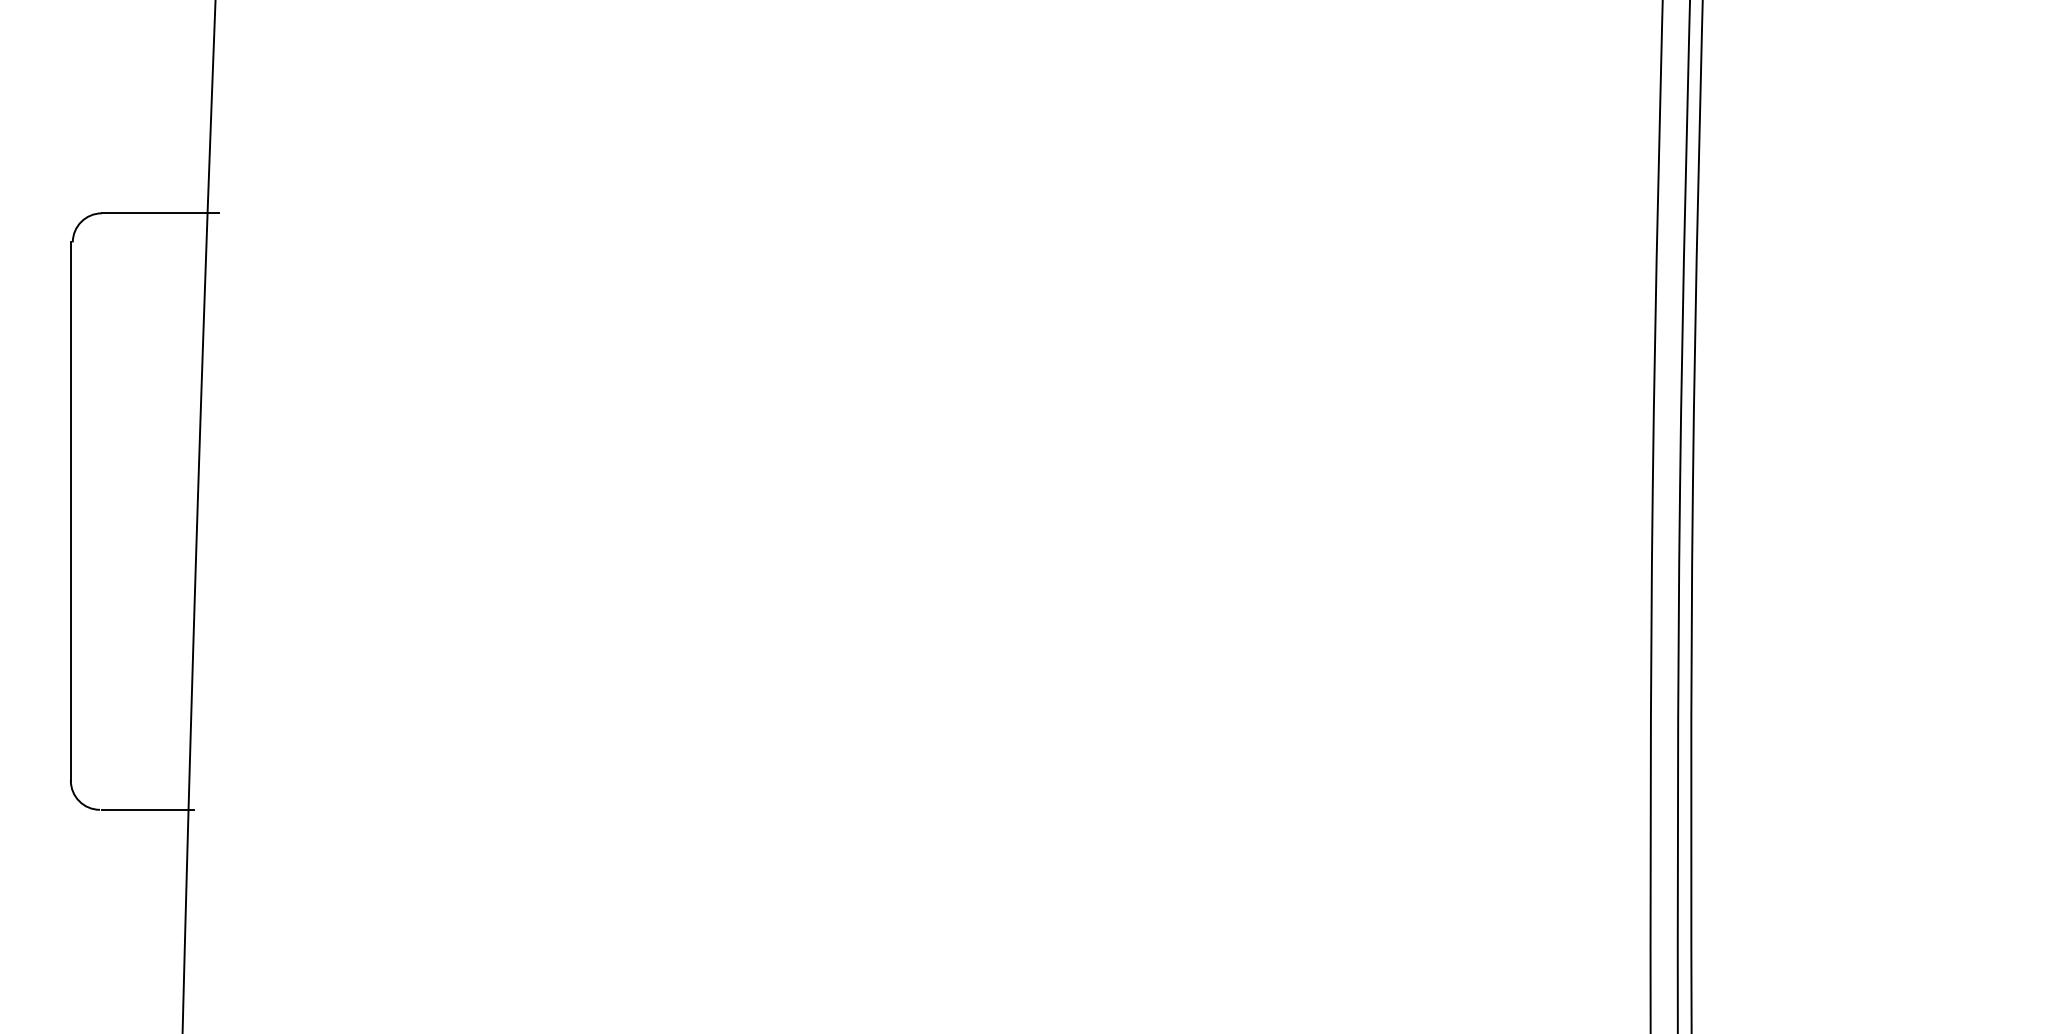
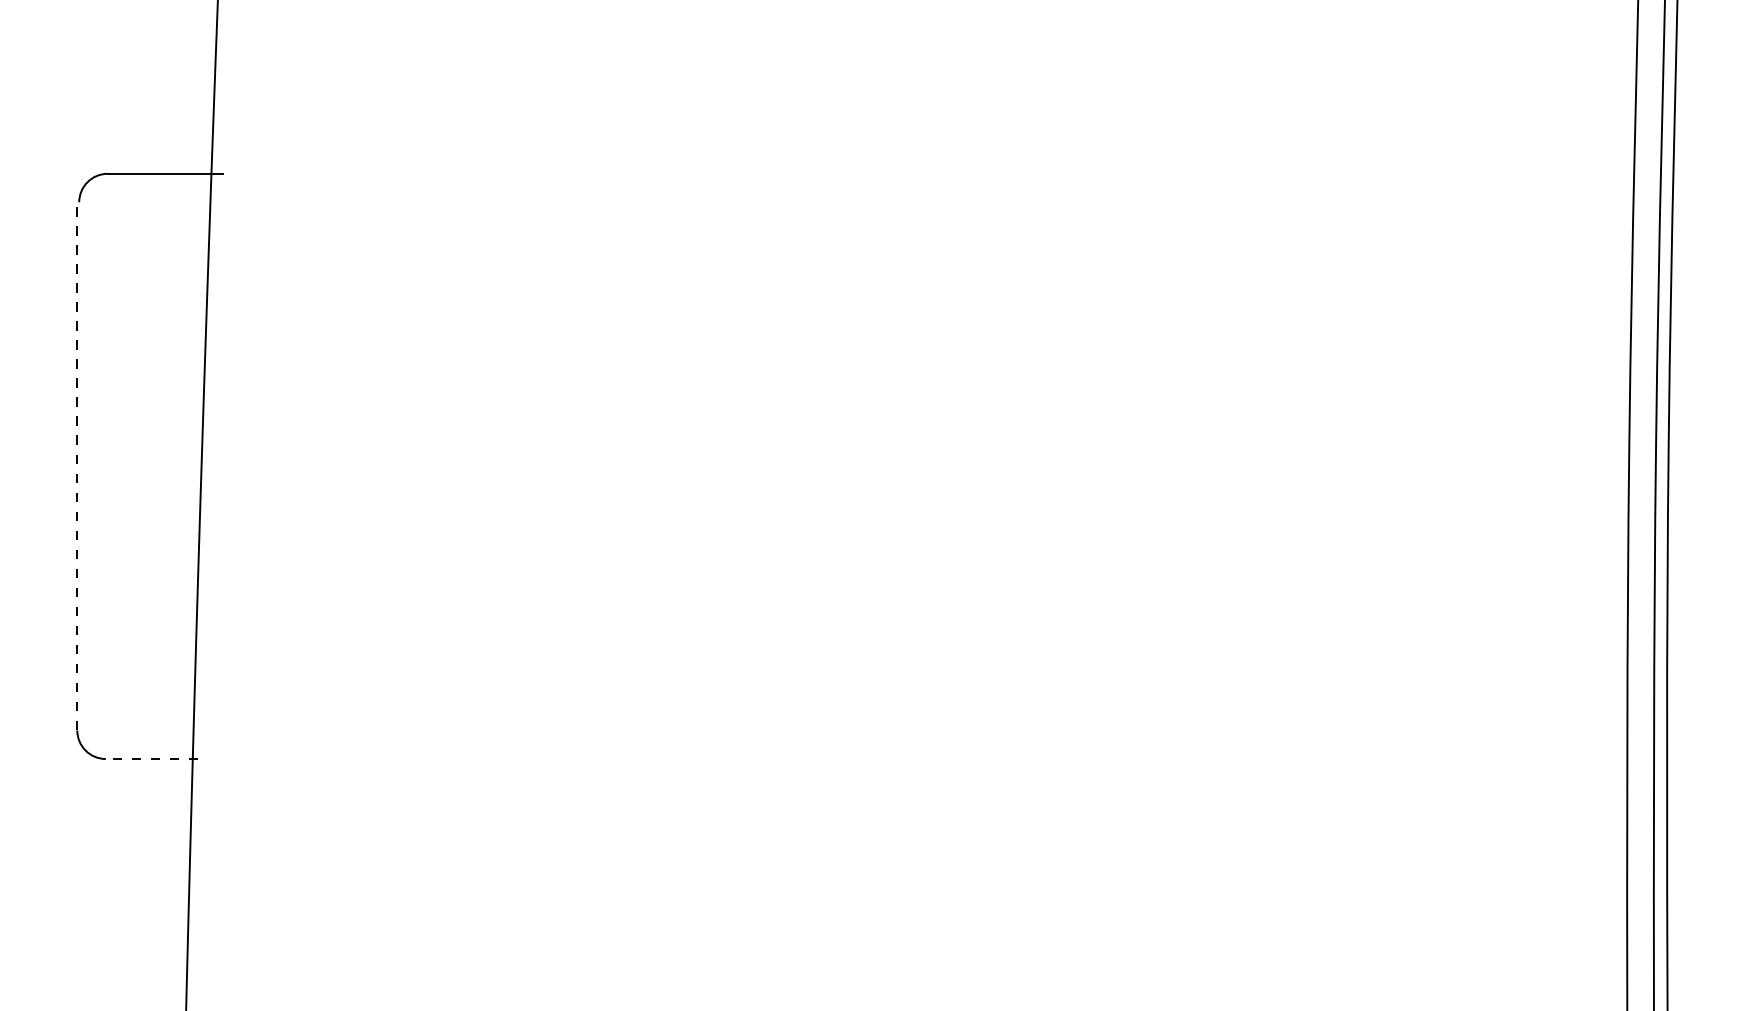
line: (70, 511) -> (76, 466), solid -> dashed
line: (147, 809) -> (152, 758), solid -> dashed

